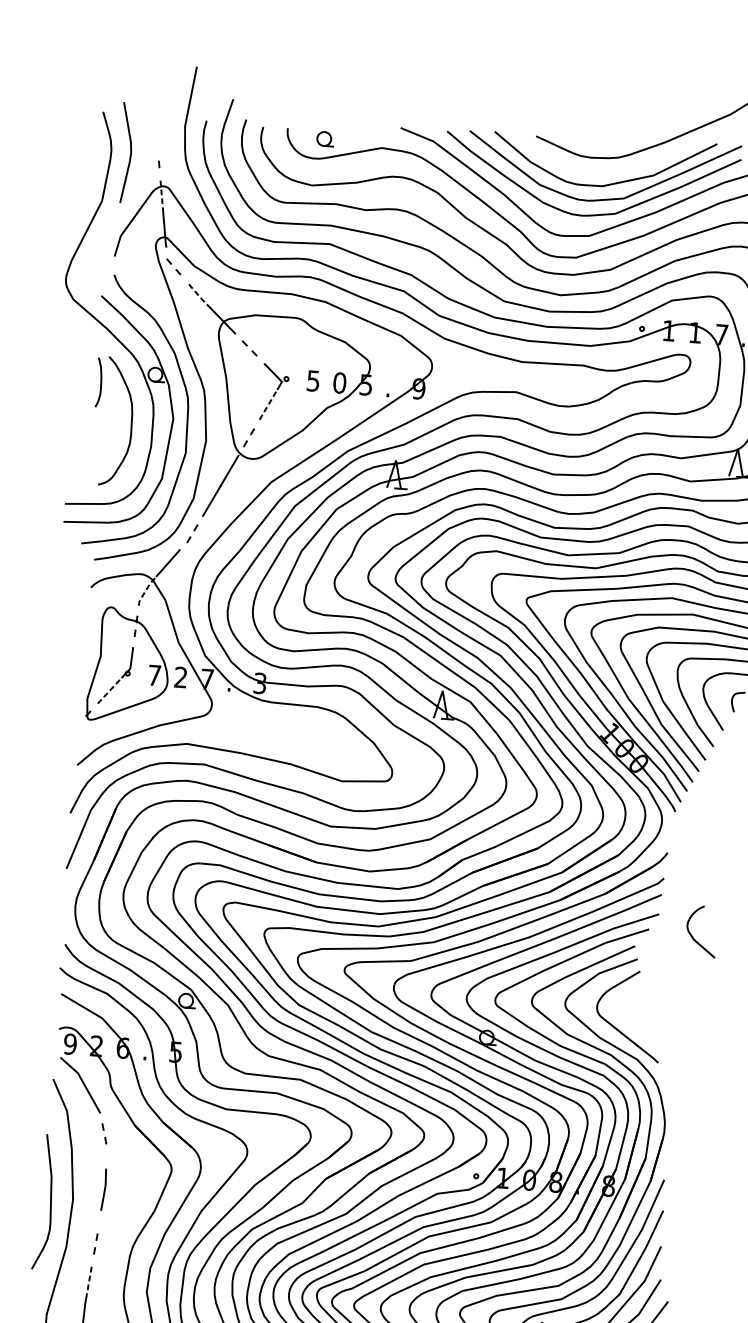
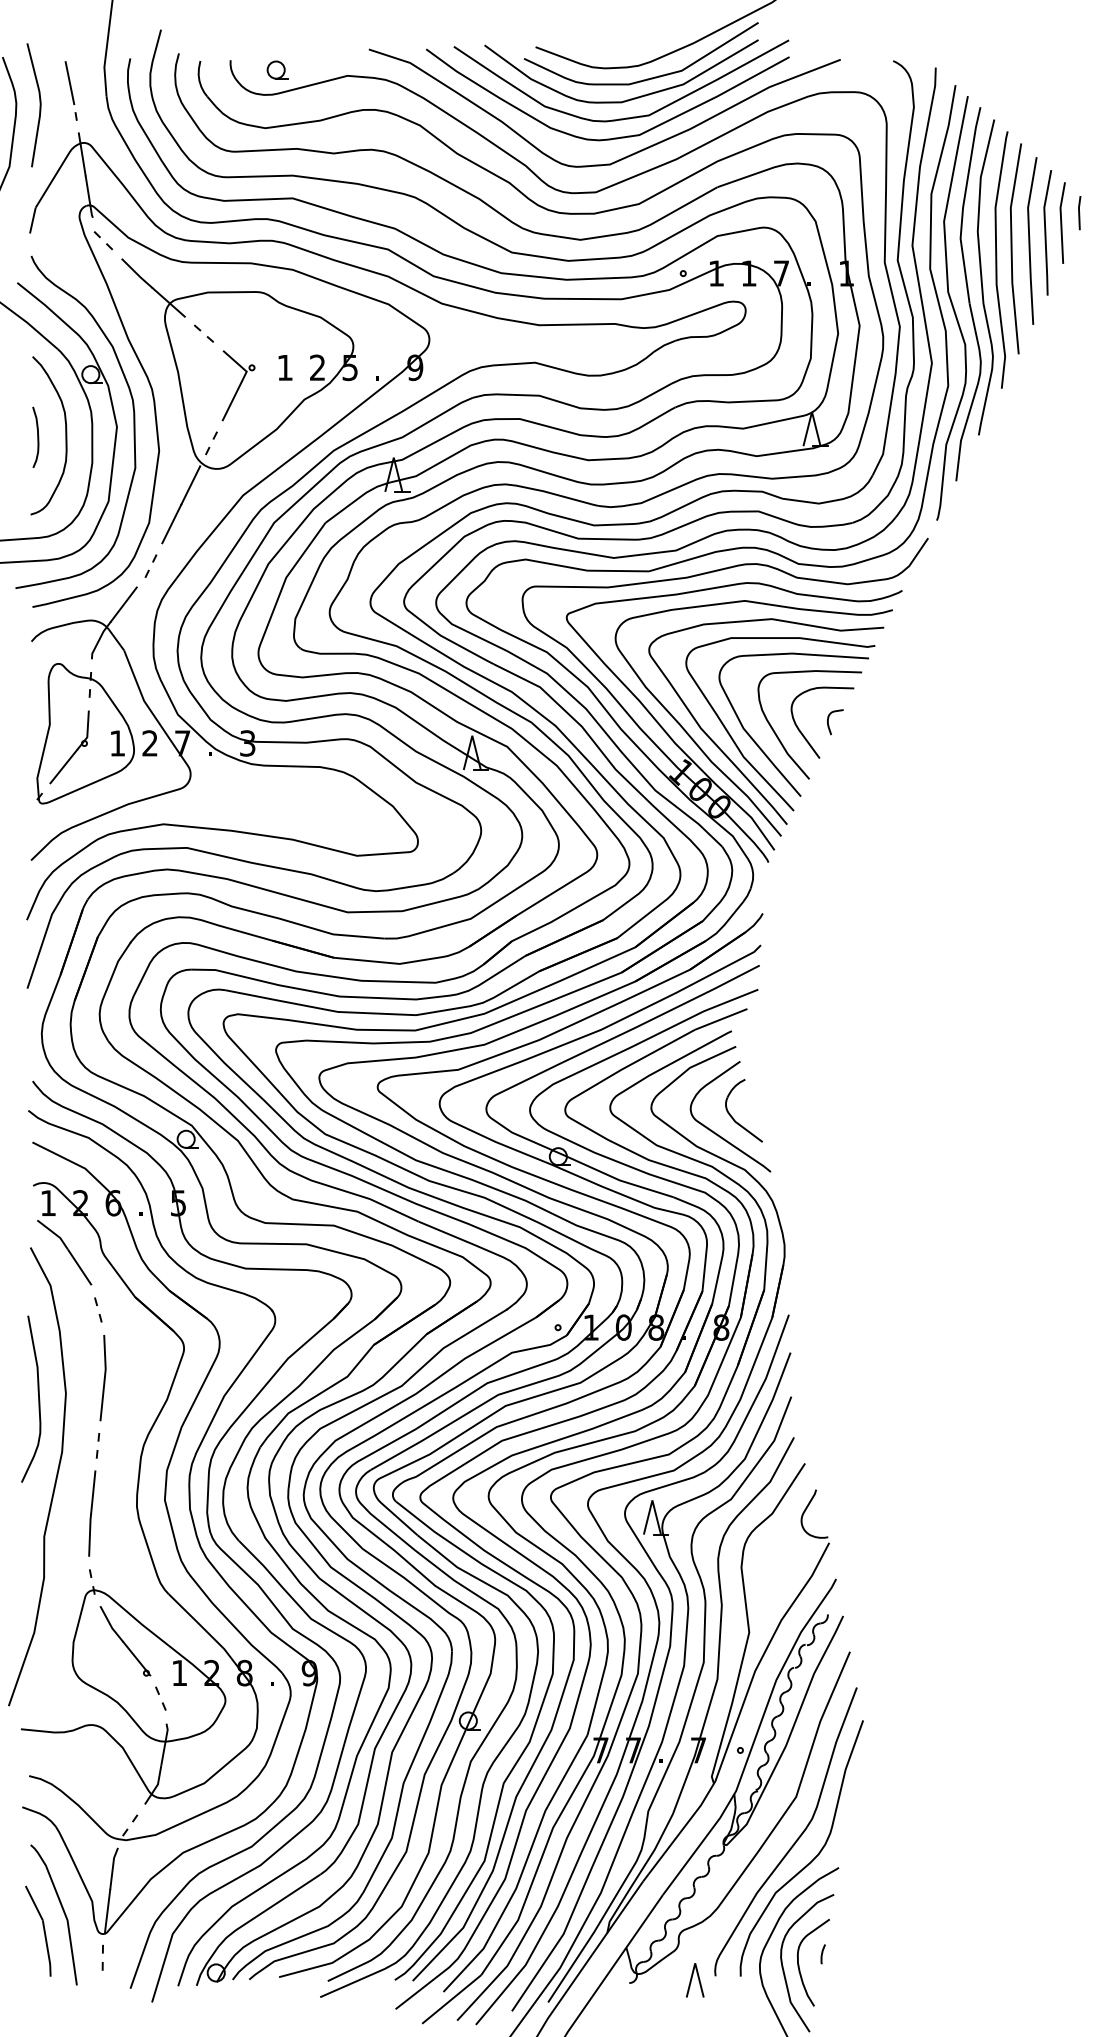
line: (155, 137) -> (69, 83), added
curve: (624, 168) -> (647, 78), added
line: (162, 195) -> (82, 154), dashed -> solid
line: (199, 296) -> (137, 274), dashed -> solid
curve: (100, 381) -> (37, 436), moved
text: (312, 381) -> (284, 368), 5 -> 1
text: (339, 382) -> (317, 367), 0 -> 2
line: (268, 404) -> (232, 400), dashed -> solid
line: (146, 590) -> (99, 639), dashed -> solid
text: (154, 675) -> (117, 743), 7 -> 1
line: (110, 690) -> (64, 766), dashed -> solid
part: (692, 936) -> (733, 1117), moved
text: (70, 1044) -> (48, 1203), 9 -> 1
part: (103, 1189) -> (102, 1378), size x1.67
line: (89, 1281) -> (93, 1492), dashed -> solid

